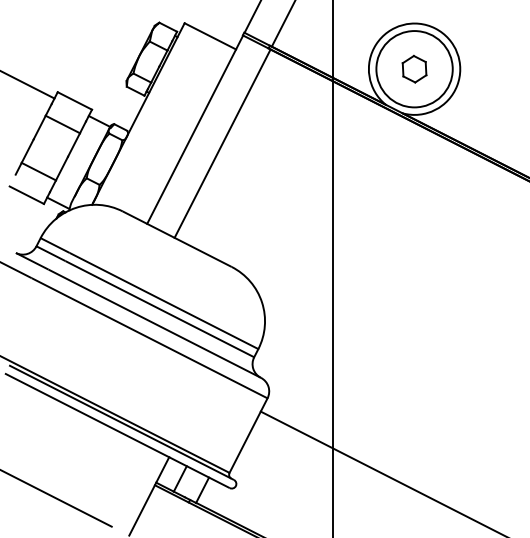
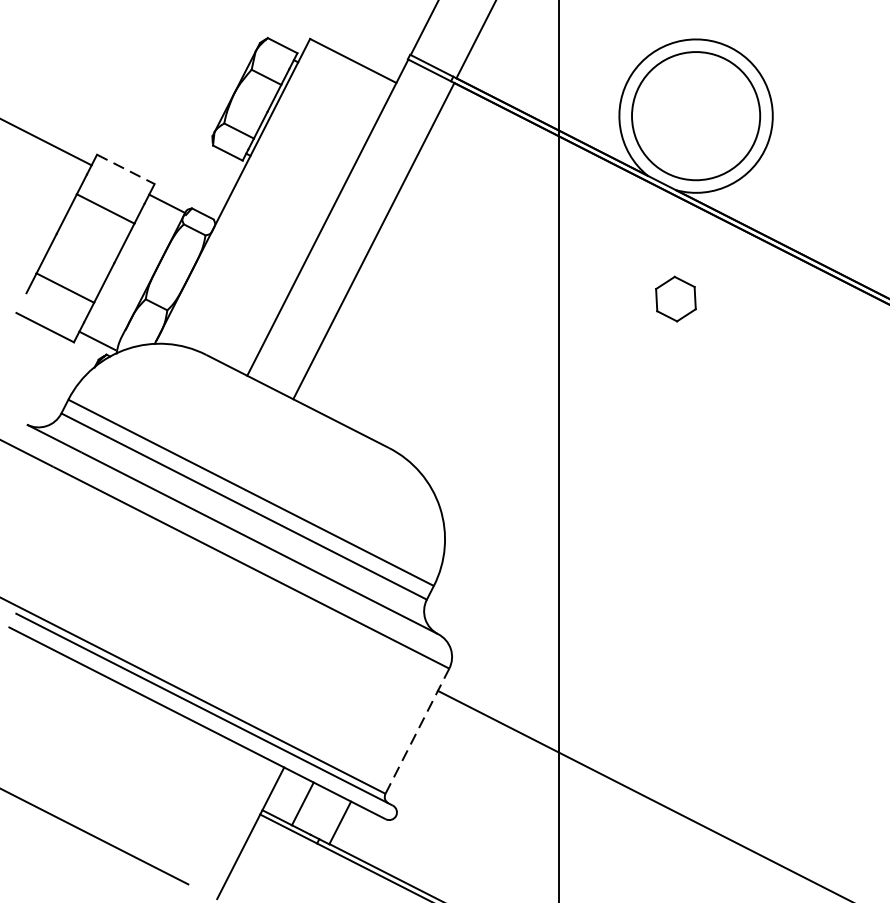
part: (414, 68) -> (675, 297), moved
line: (75, 101) -> (126, 170), solid -> dashed
line: (248, 435) -> (417, 731), solid -> dashed

